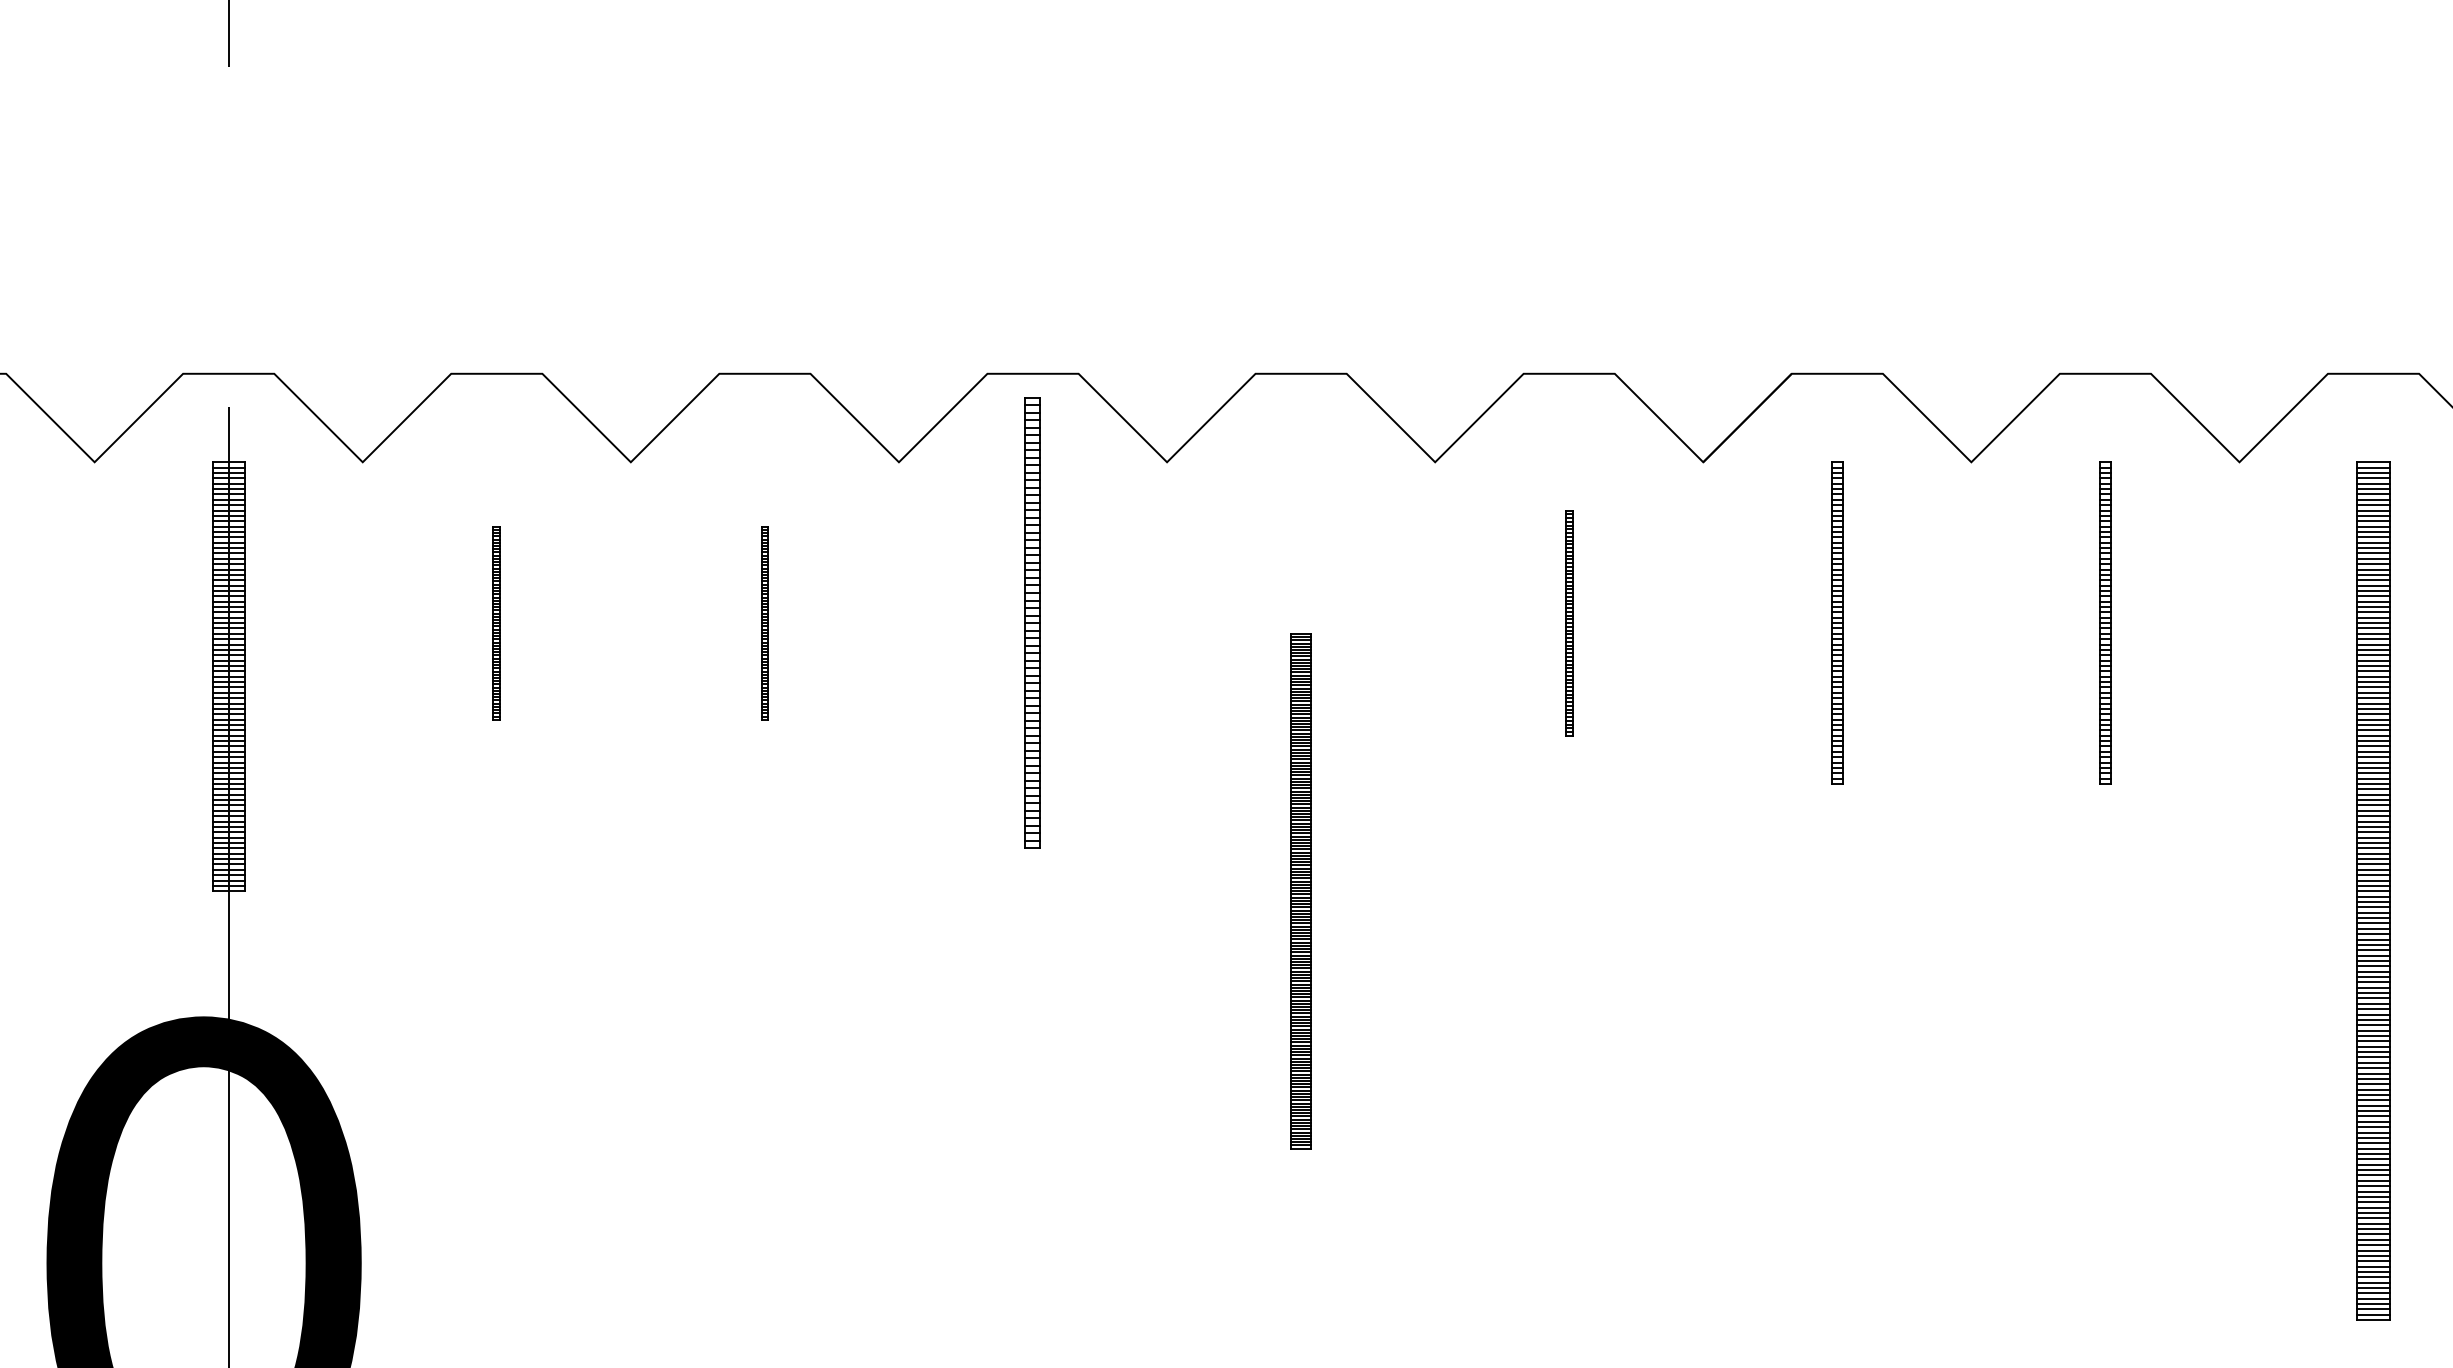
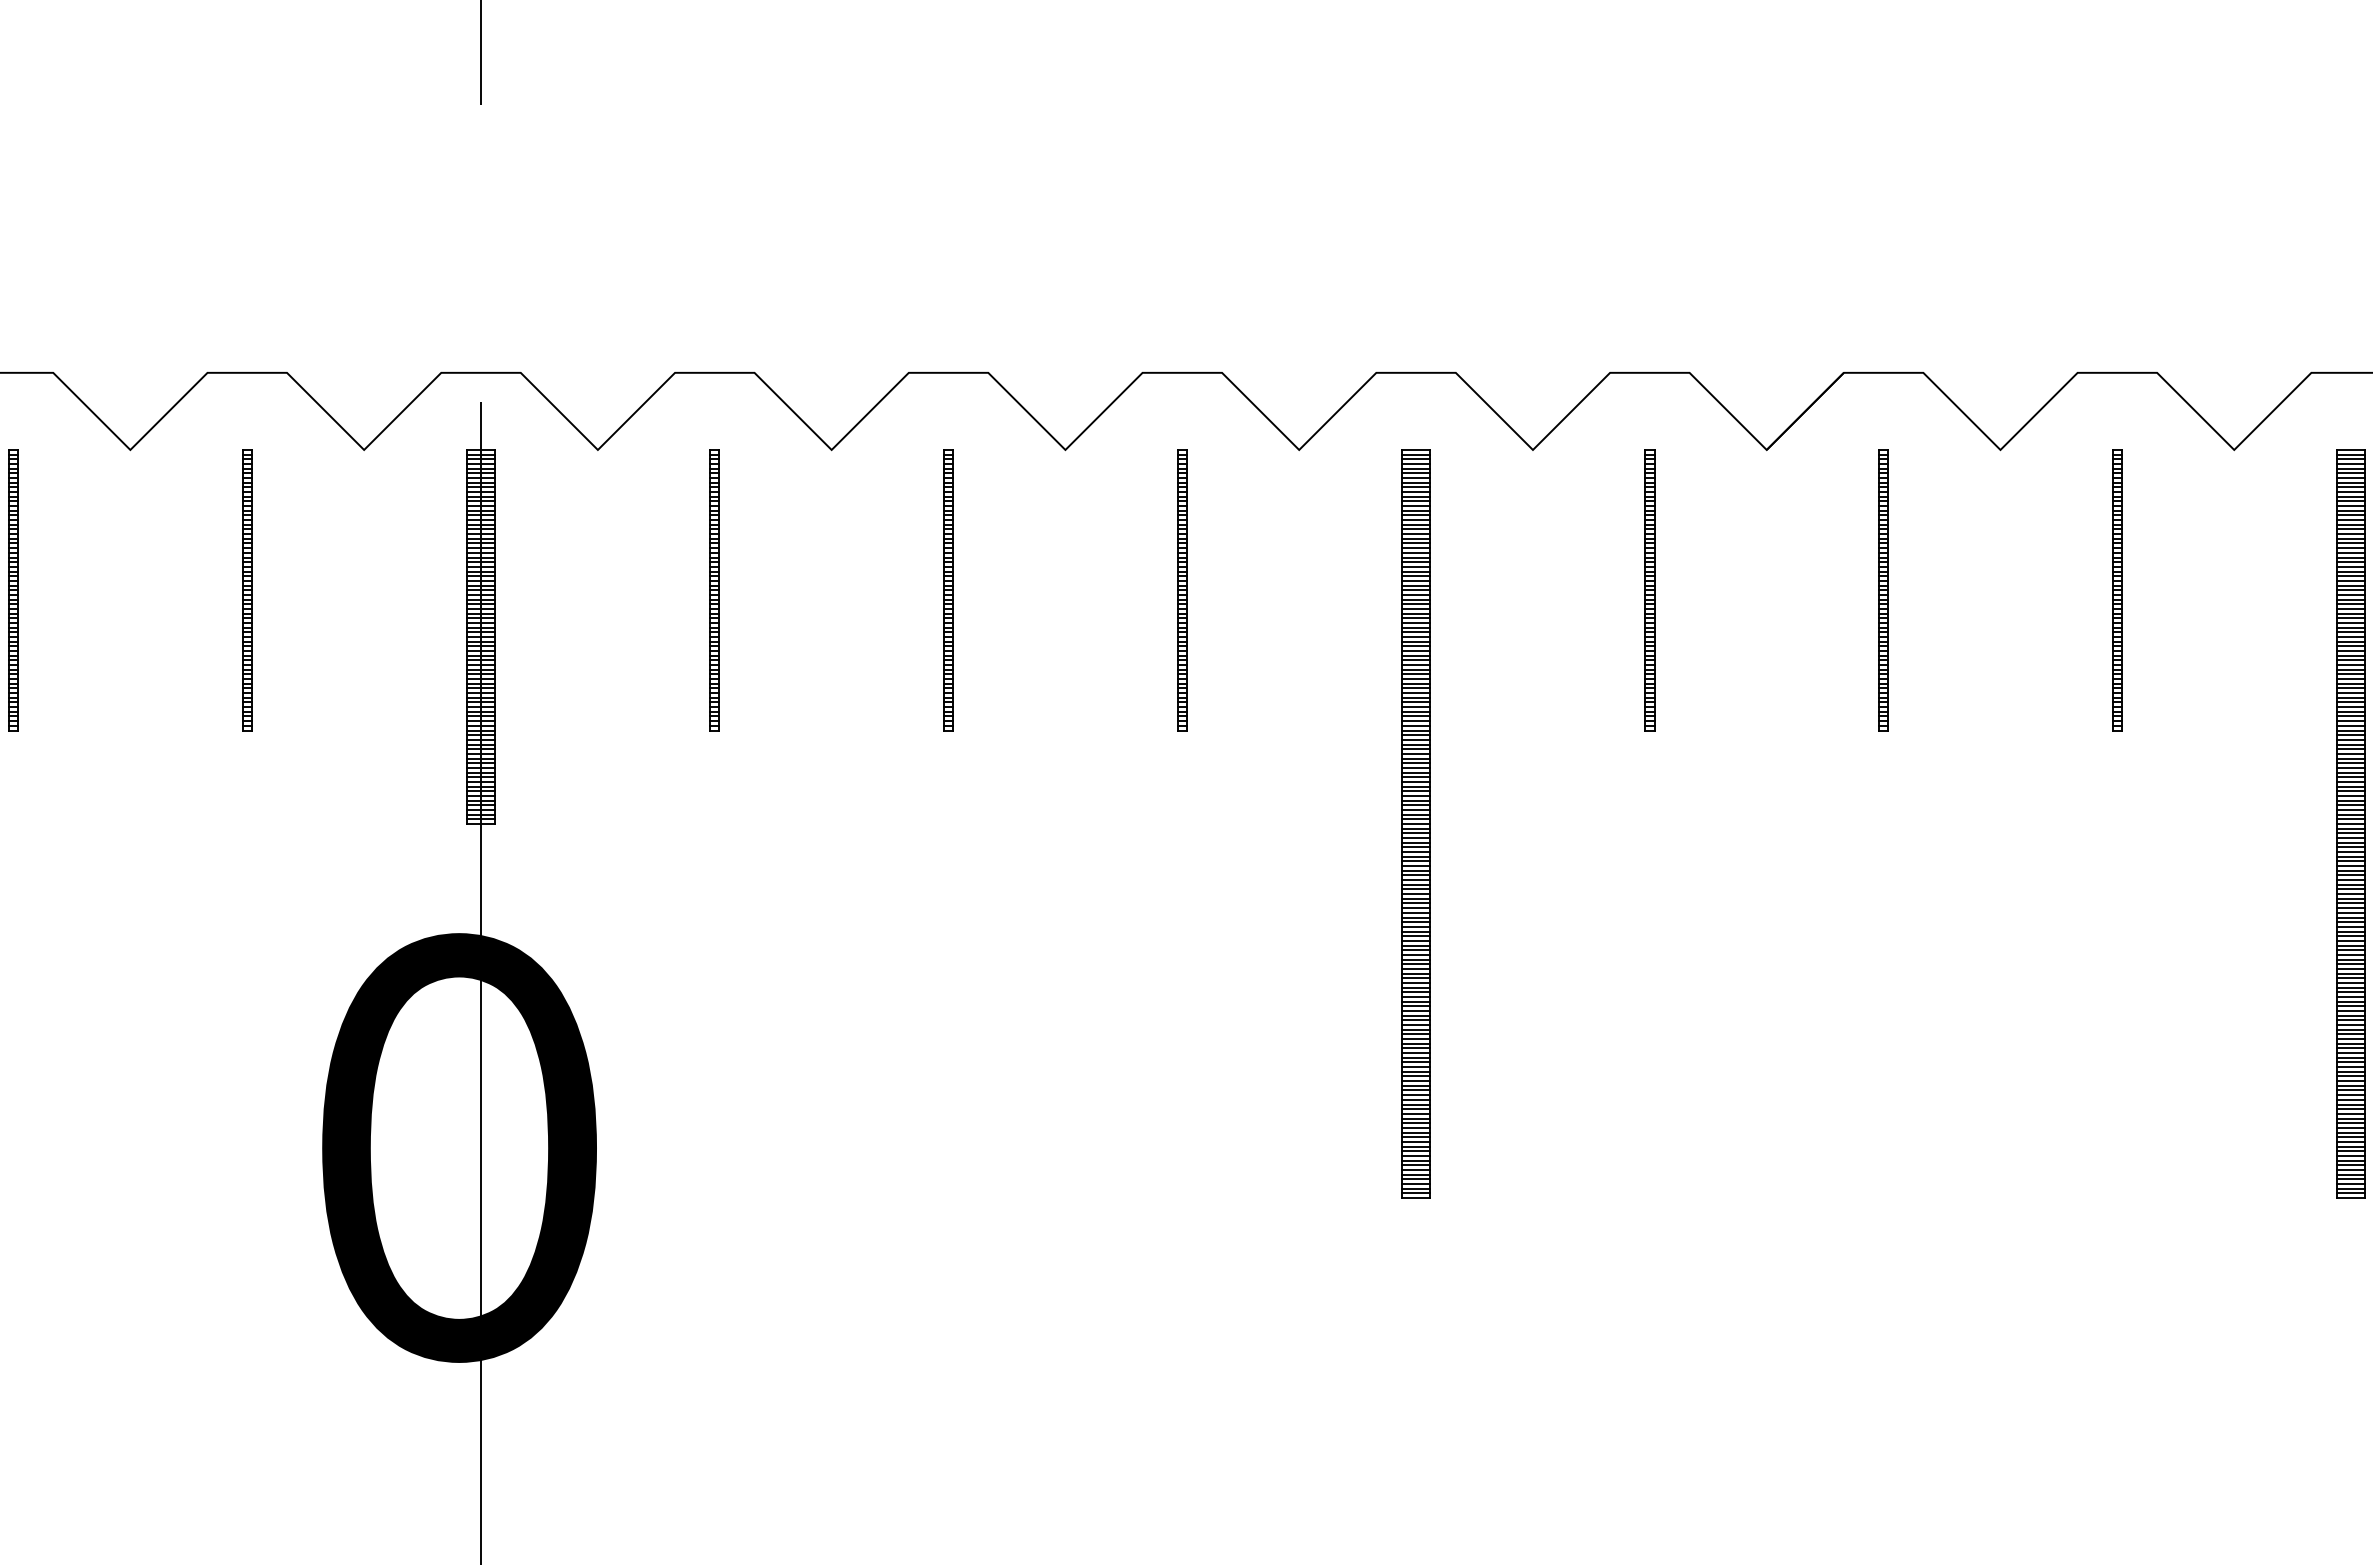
part: (496, 623) -> (714, 590), size x1.67
part: (764, 623) -> (948, 590), size x1.67
part: (1033, 623) -> (1182, 590), size x0.71
part: (1568, 623) -> (1649, 590), size x1.43
part: (1300, 890) -> (1415, 823), size x1.67

